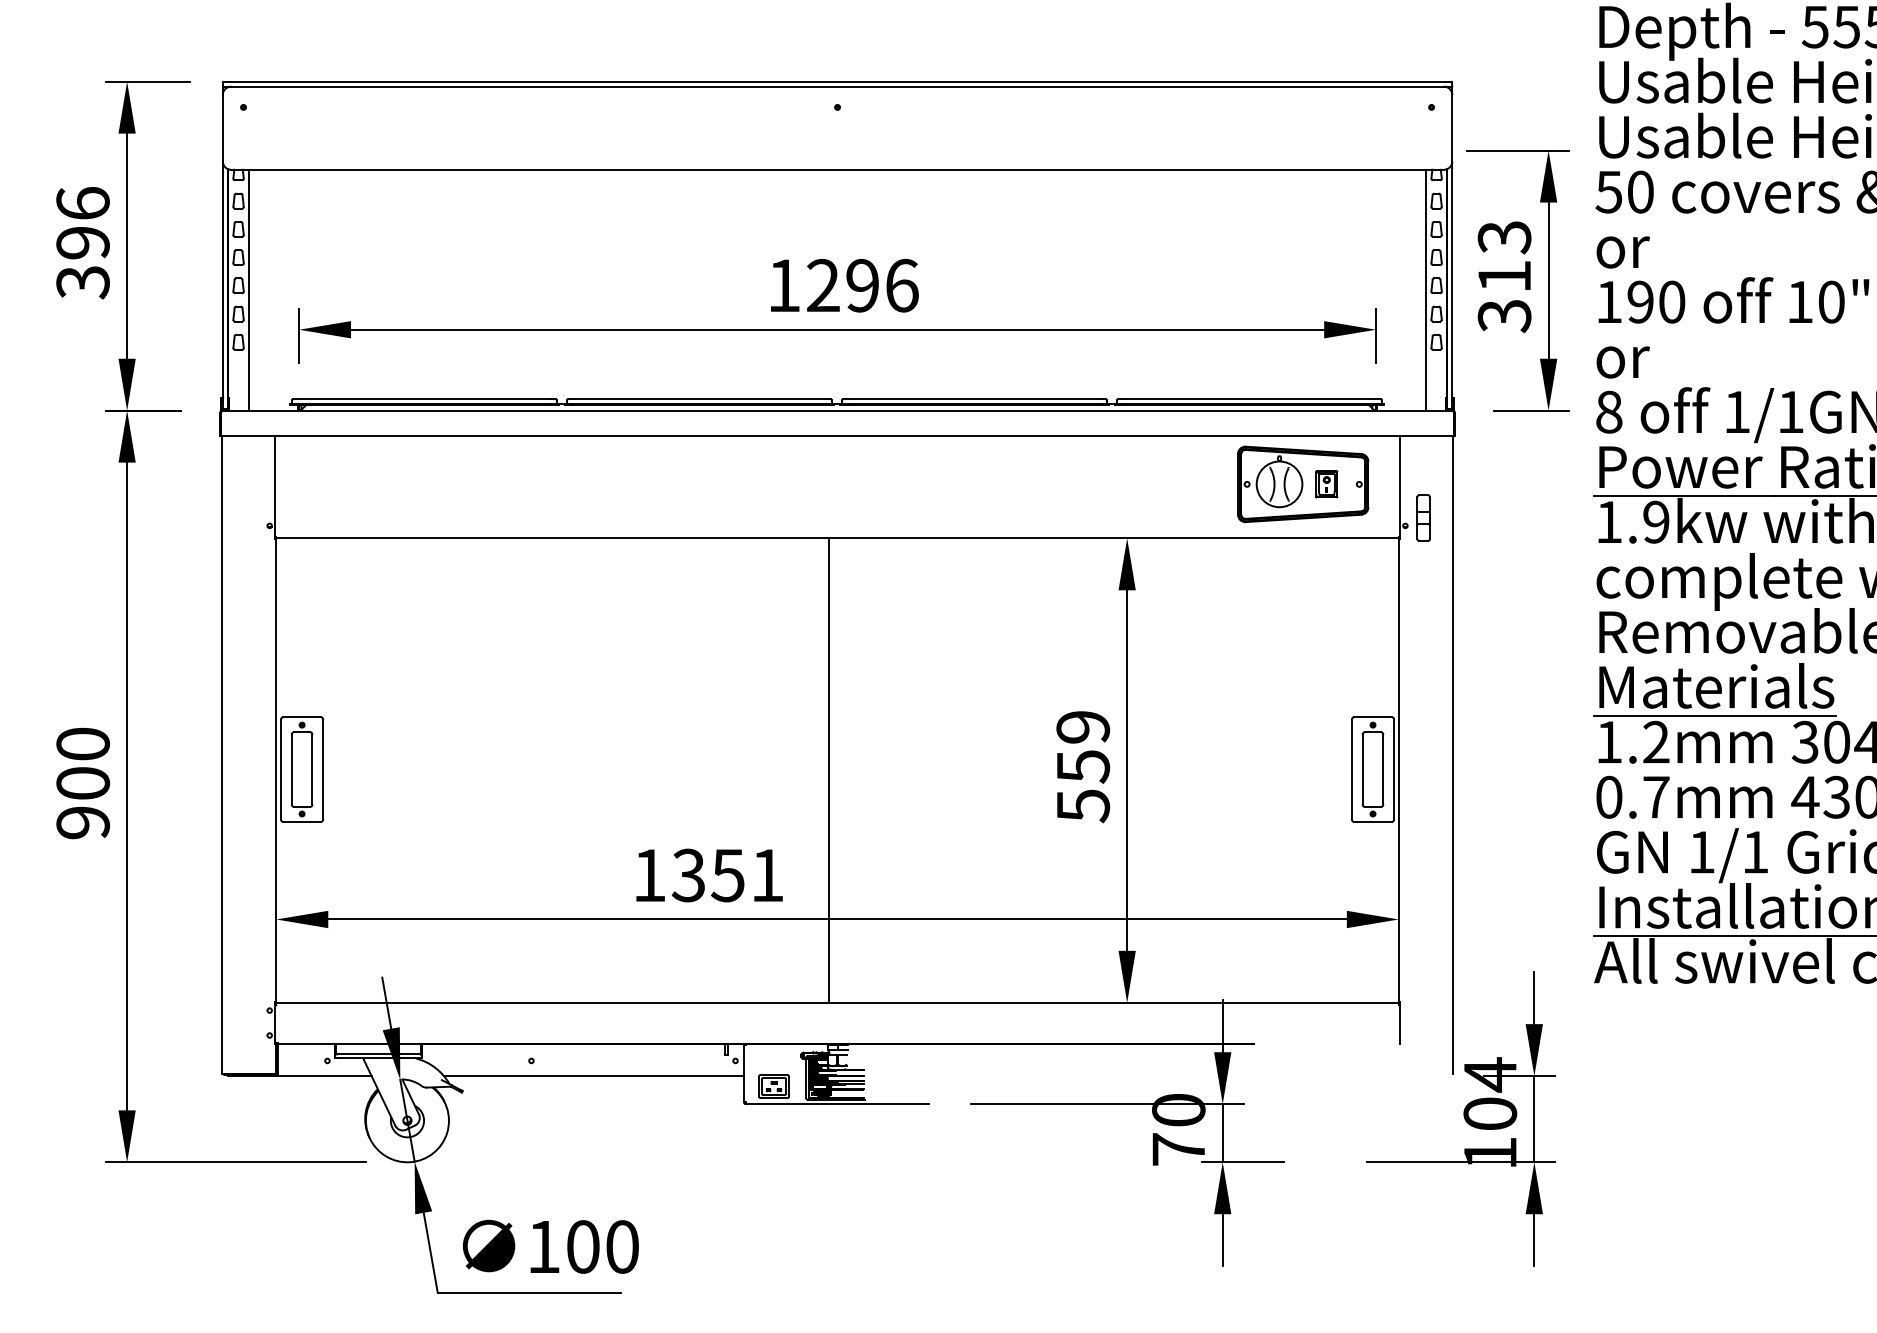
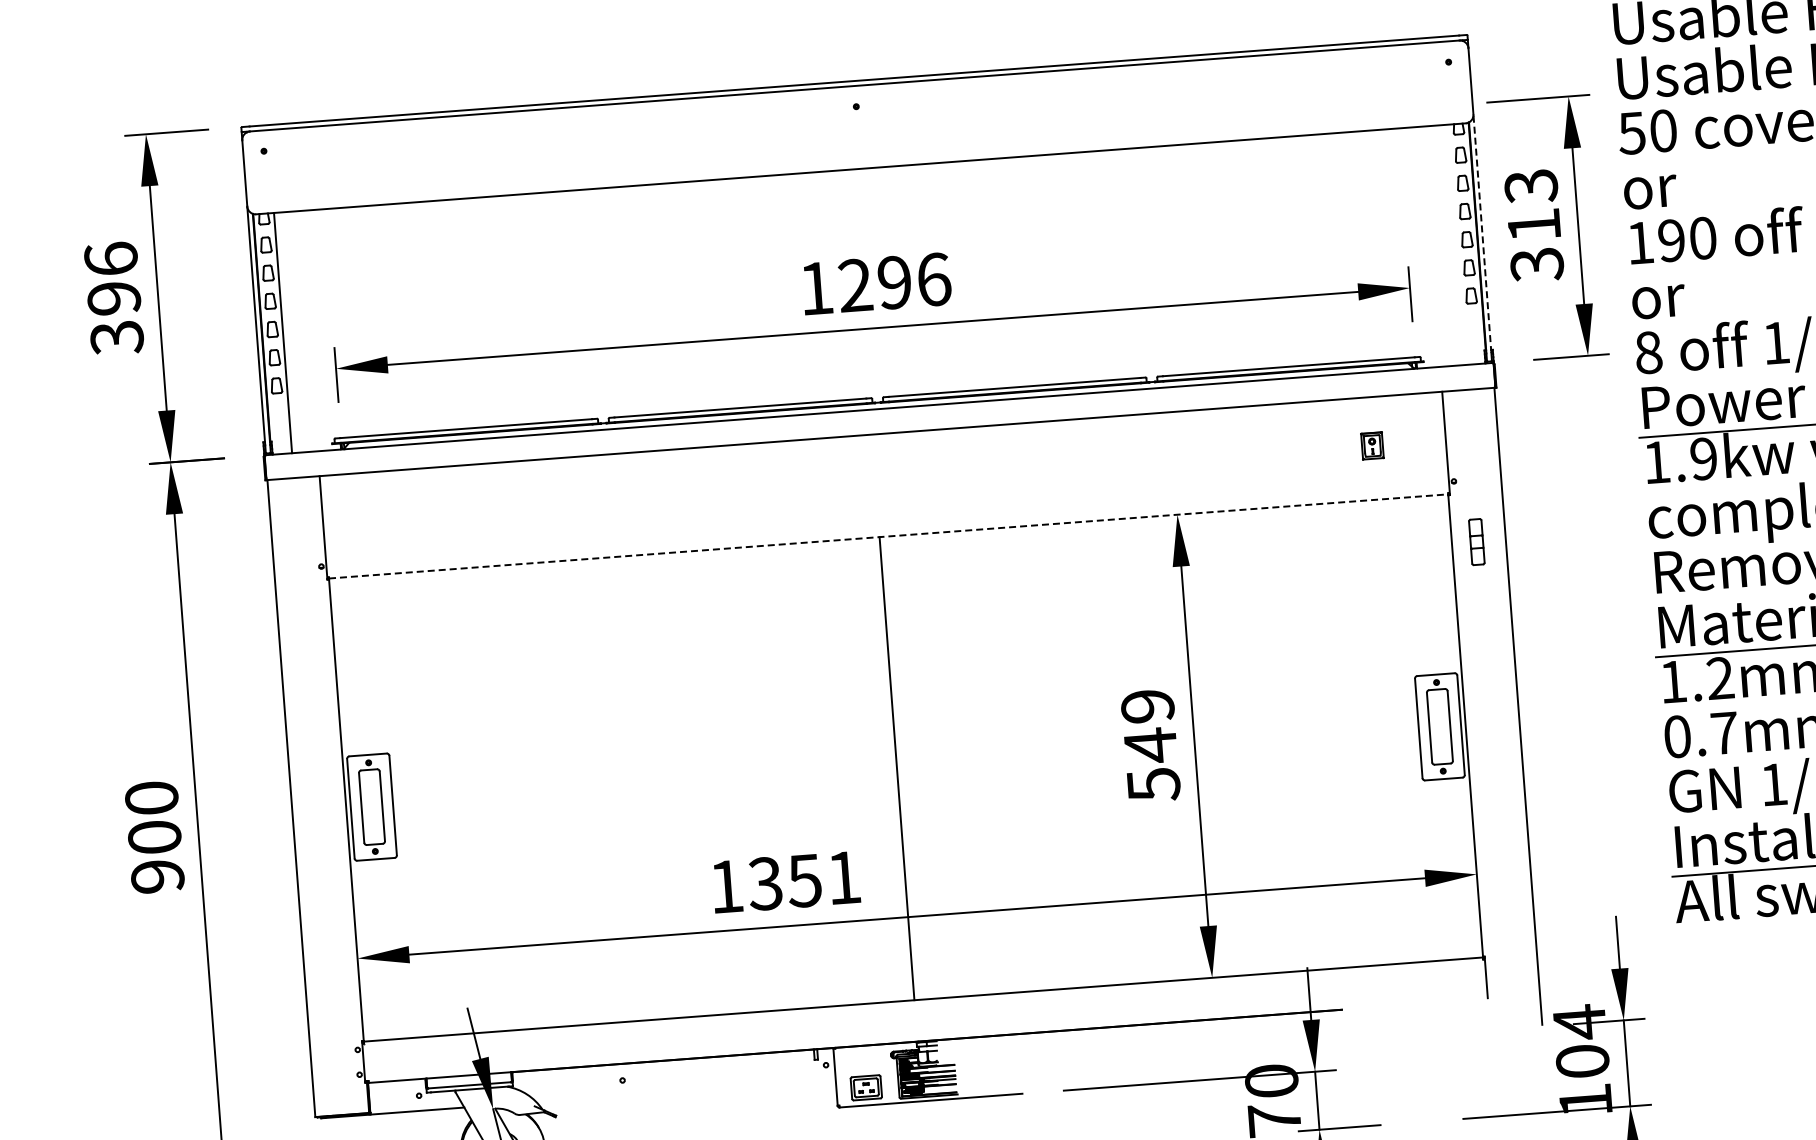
line: (1452, 281) -> (1482, 234), solid -> dashed
line: (1426, 289) -> (1457, 244), removed
part: (1303, 484) -> (1349, 447), removed
part: (1423, 517) -> (1476, 541), moved
line: (838, 538) -> (889, 536), solid -> dashed
text: (1083, 766) -> (1150, 745), 559 -> 549
line: (593, 1076) -> (685, 1091), removed

